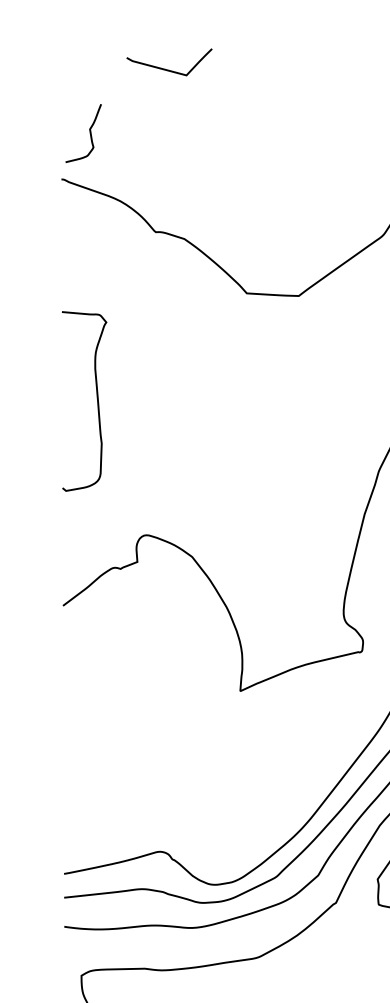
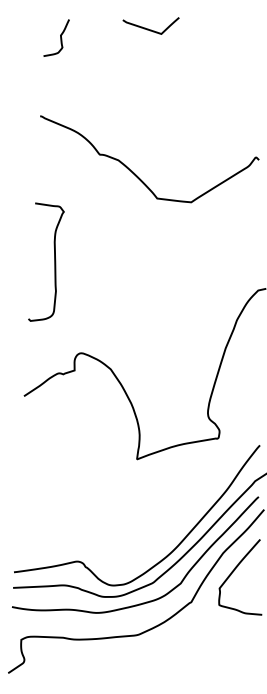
curve: (166, 68) -> (148, 28), moved
curve: (89, 132) -> (60, 37), moved

